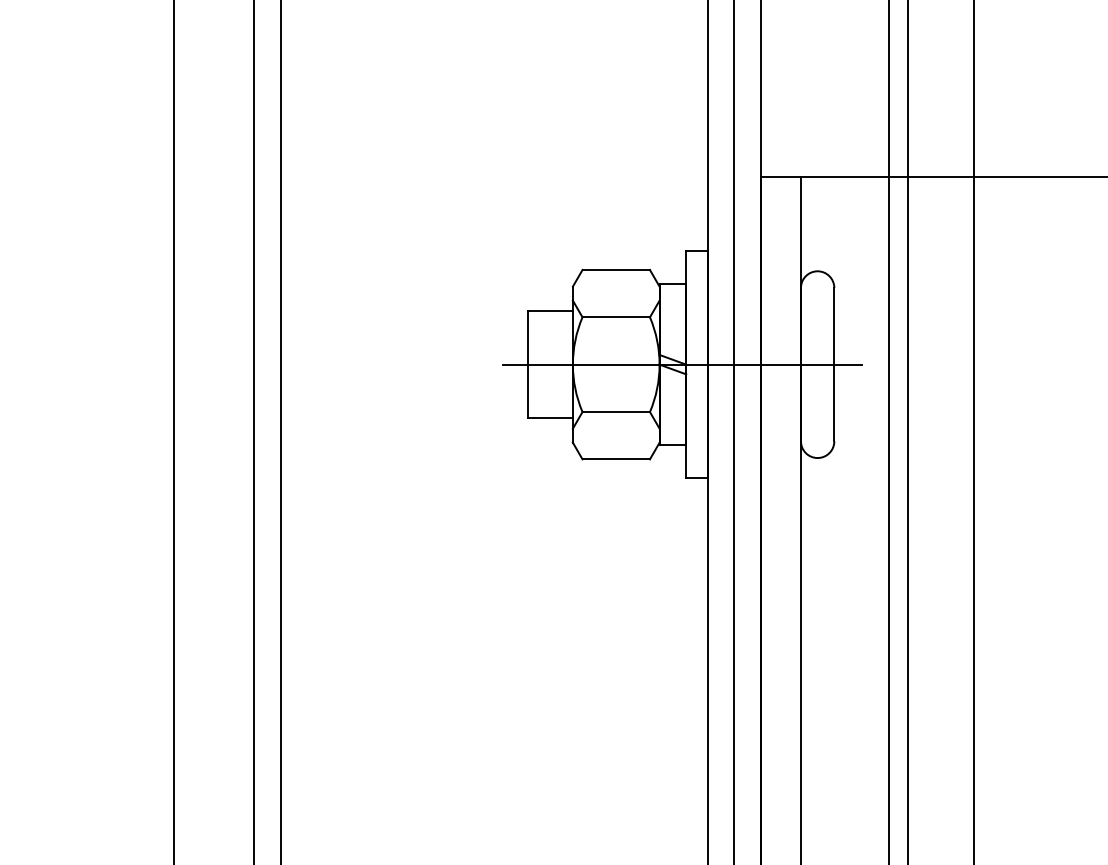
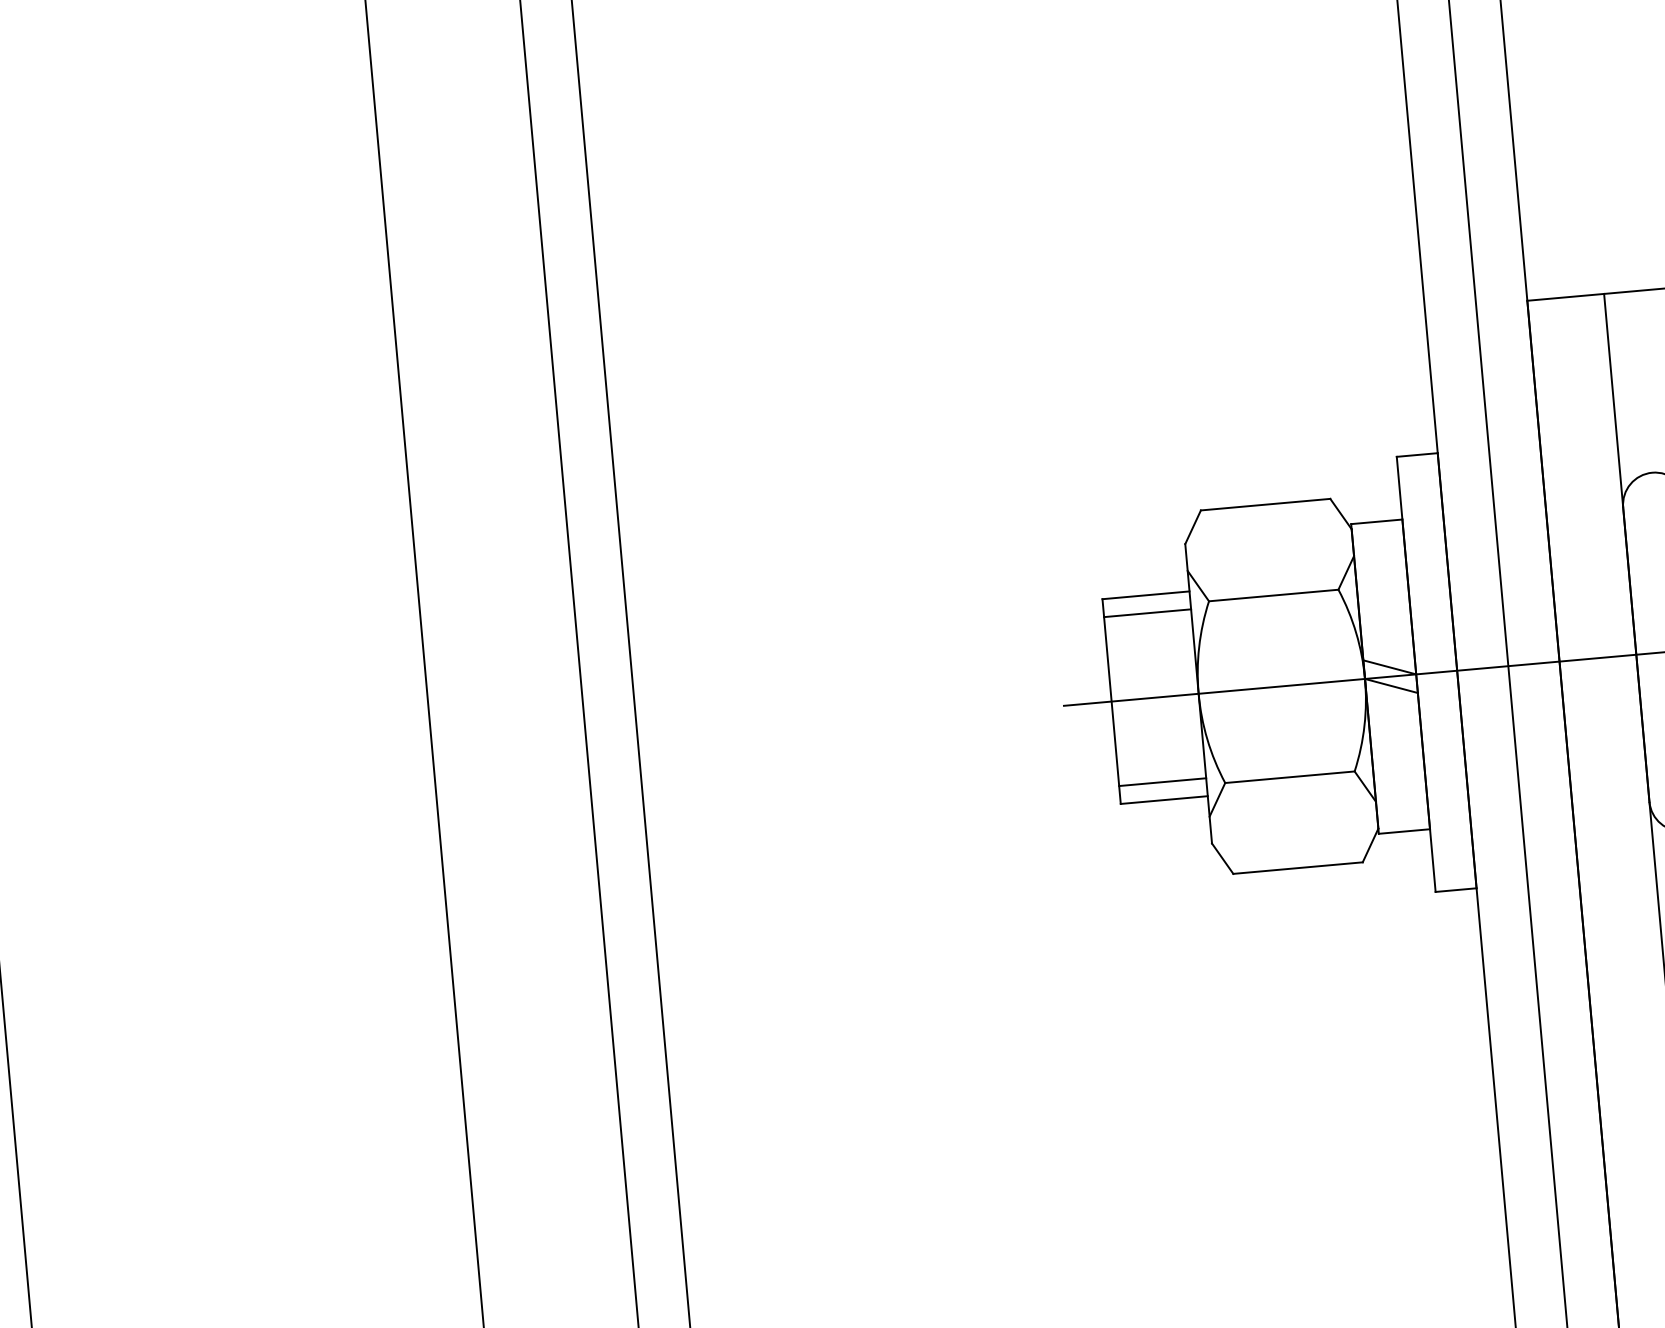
line: (549, 320) -> (1146, 613), added
line: (549, 408) -> (1161, 781), added

